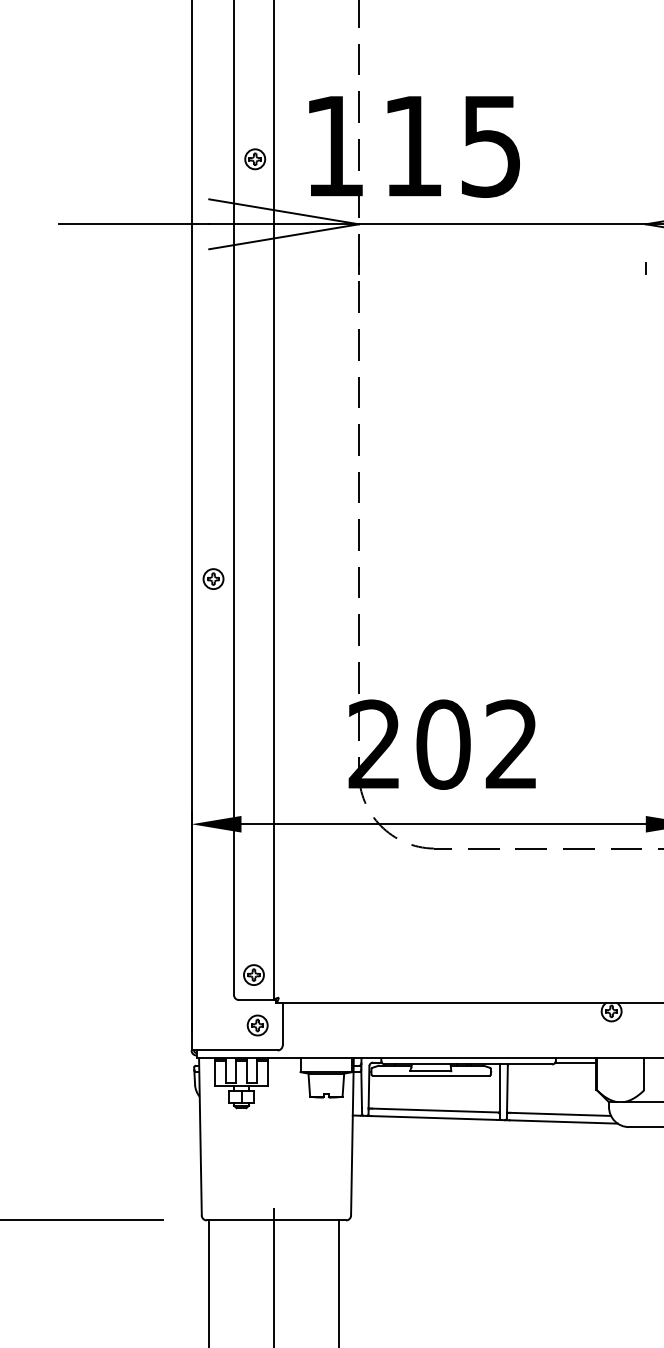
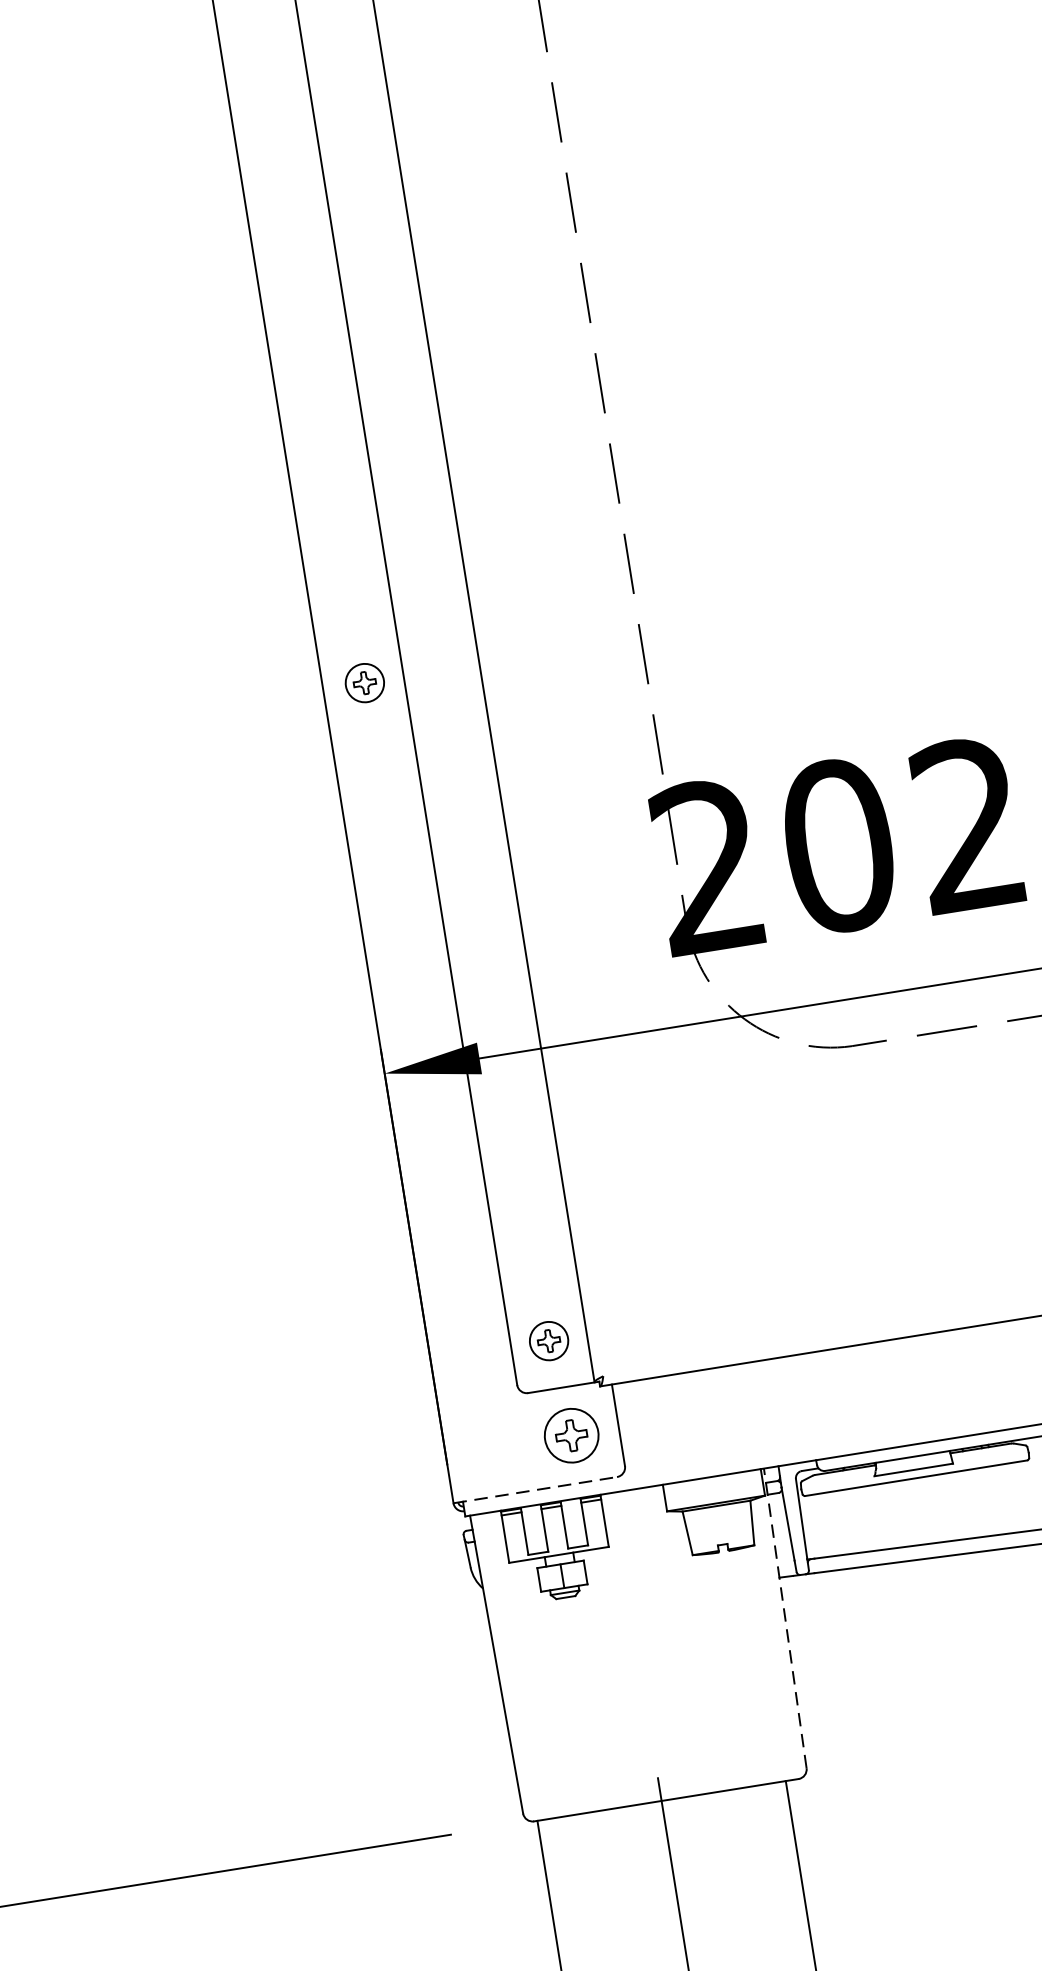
part: (213, 578) -> (364, 681), moved
part: (257, 1025) -> (571, 1435), size x1.4
line: (235, 1050) -> (536, 1489), solid -> dashed
line: (352, 1136) -> (785, 1617), solid -> dashed

